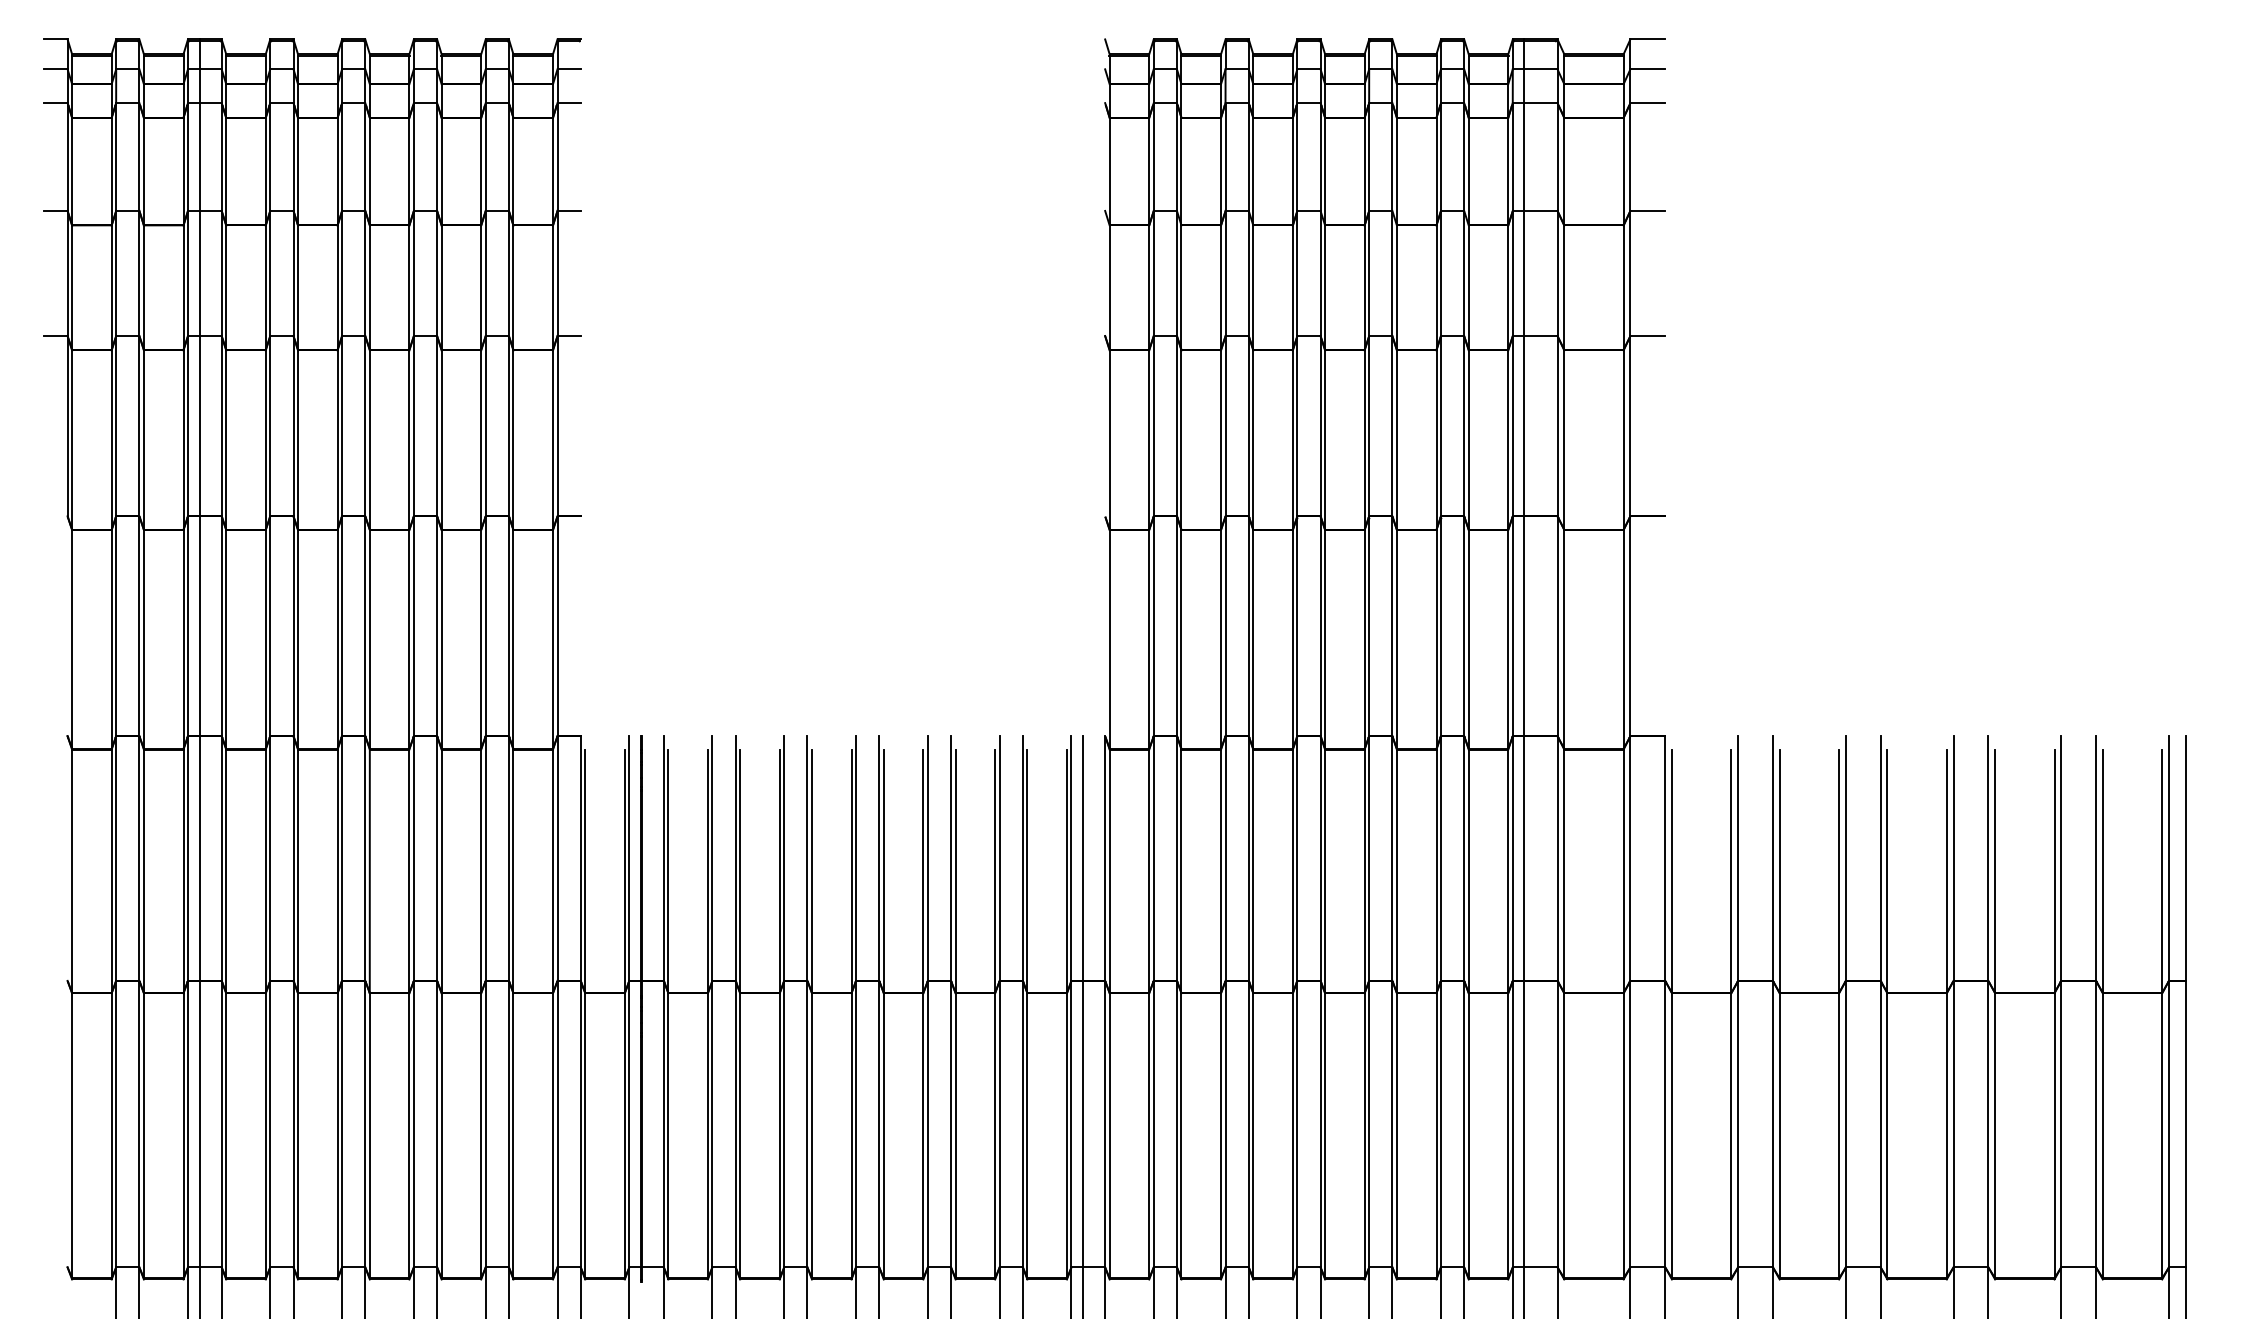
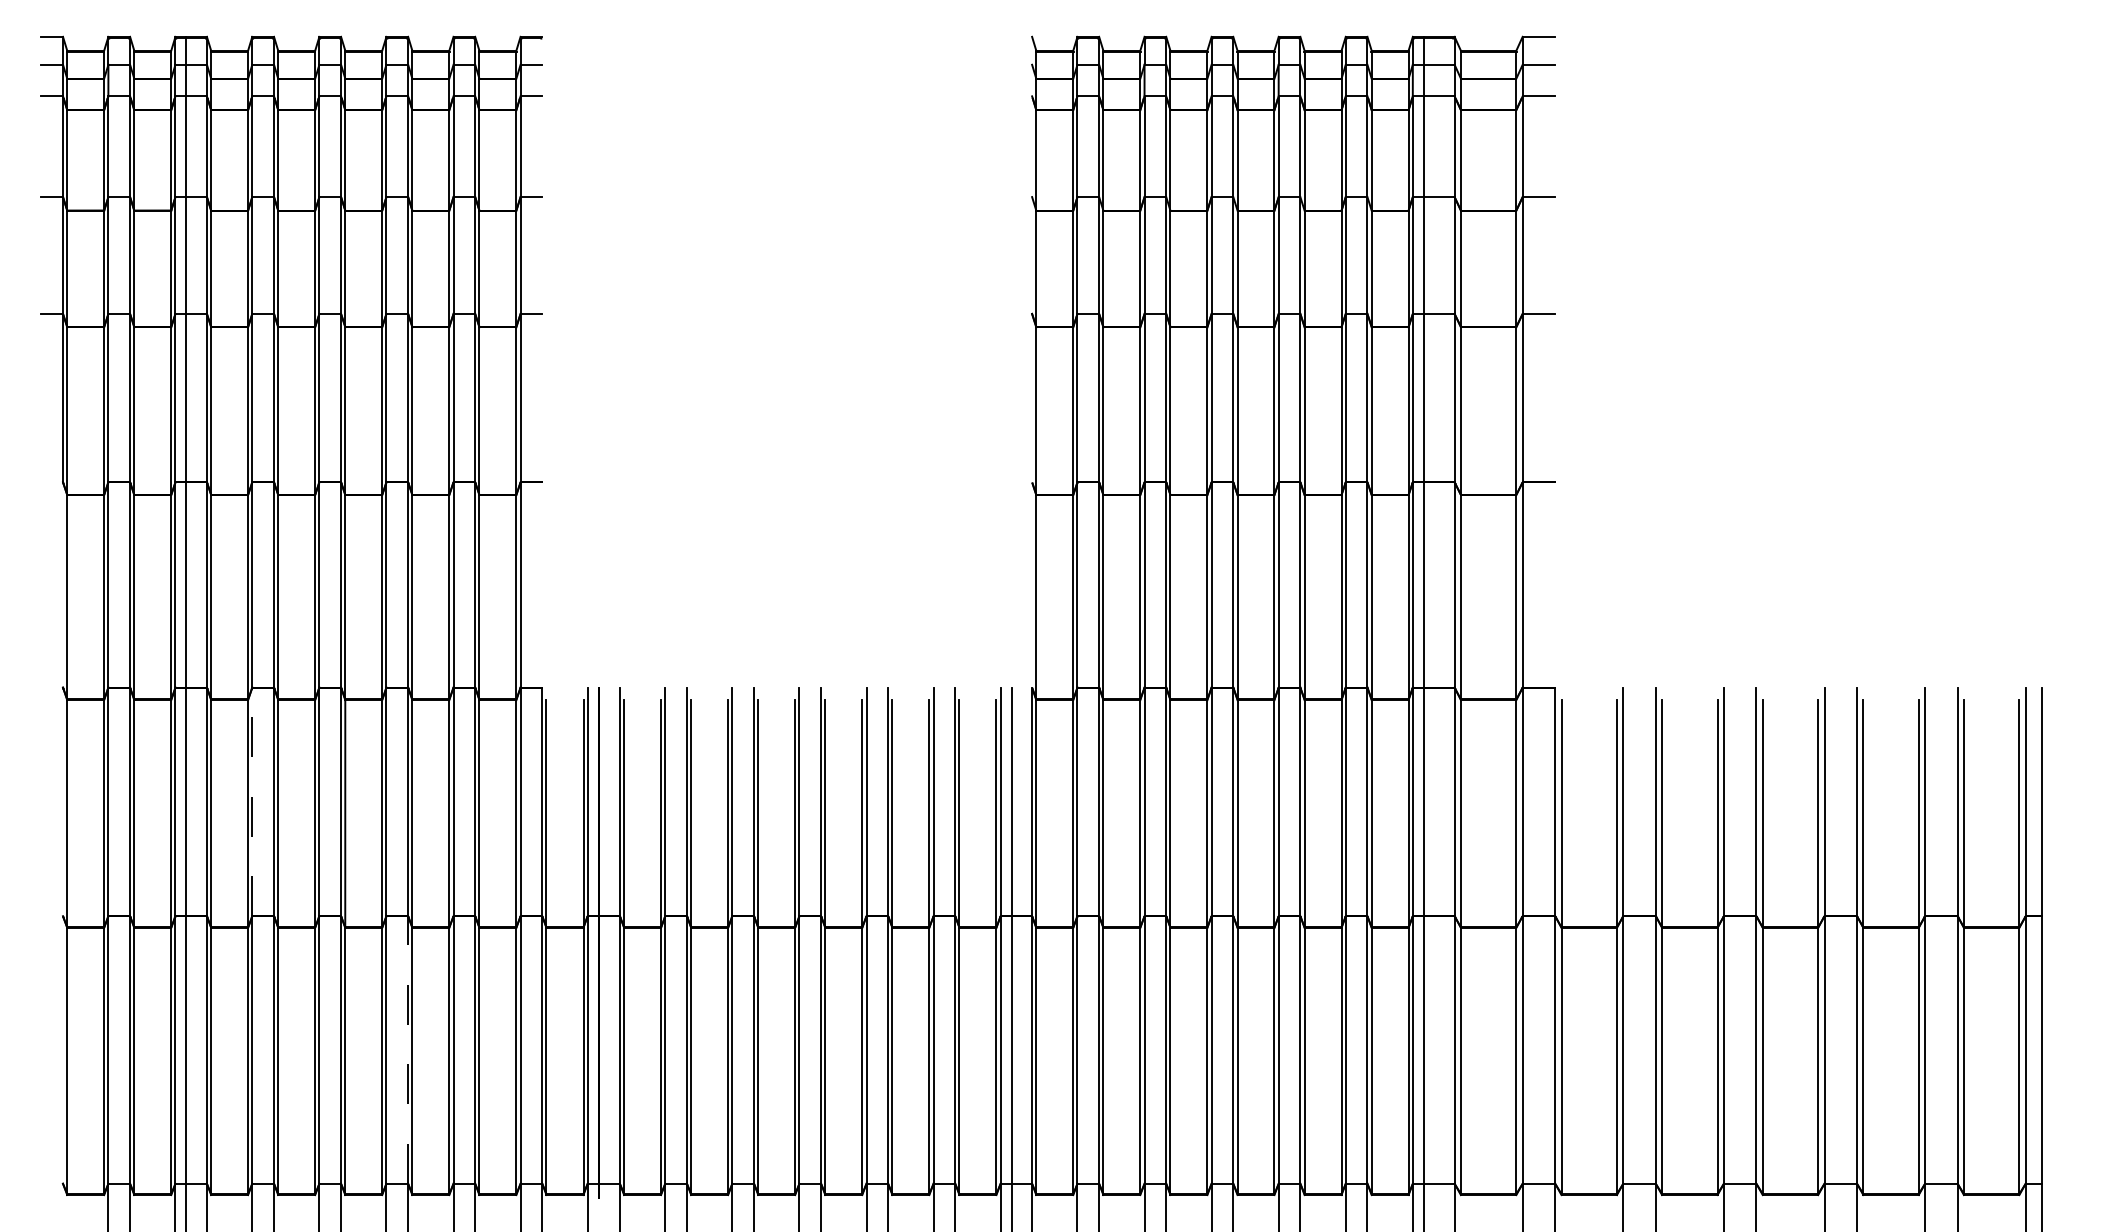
line: (270, 858) -> (252, 801), solid -> dashed
line: (437, 1123) -> (408, 1049), solid -> dashed

